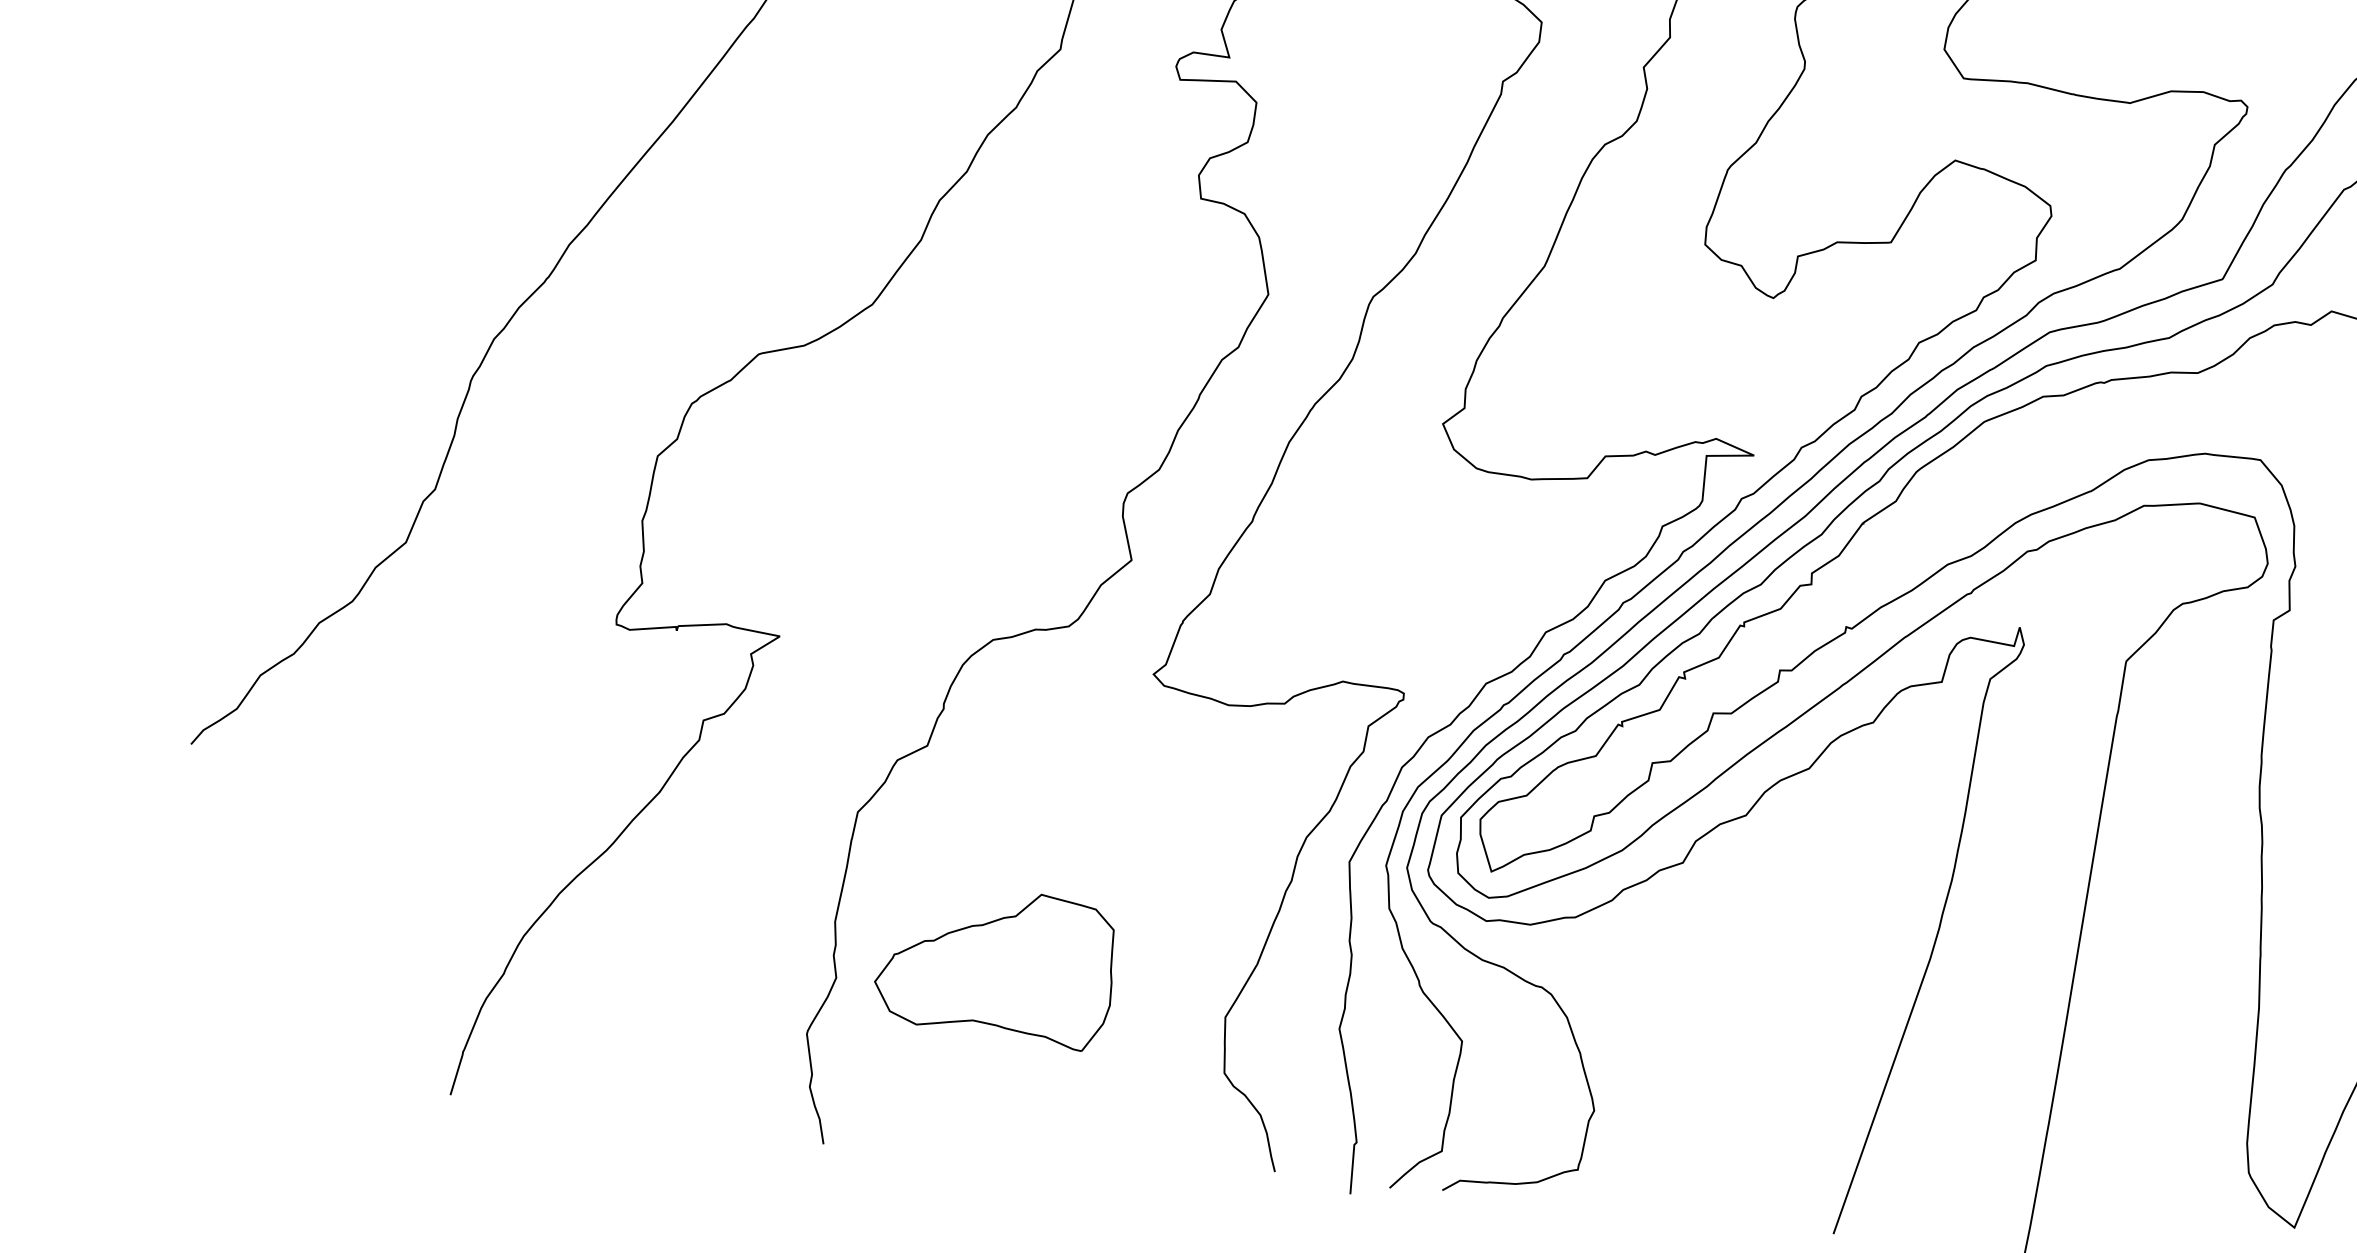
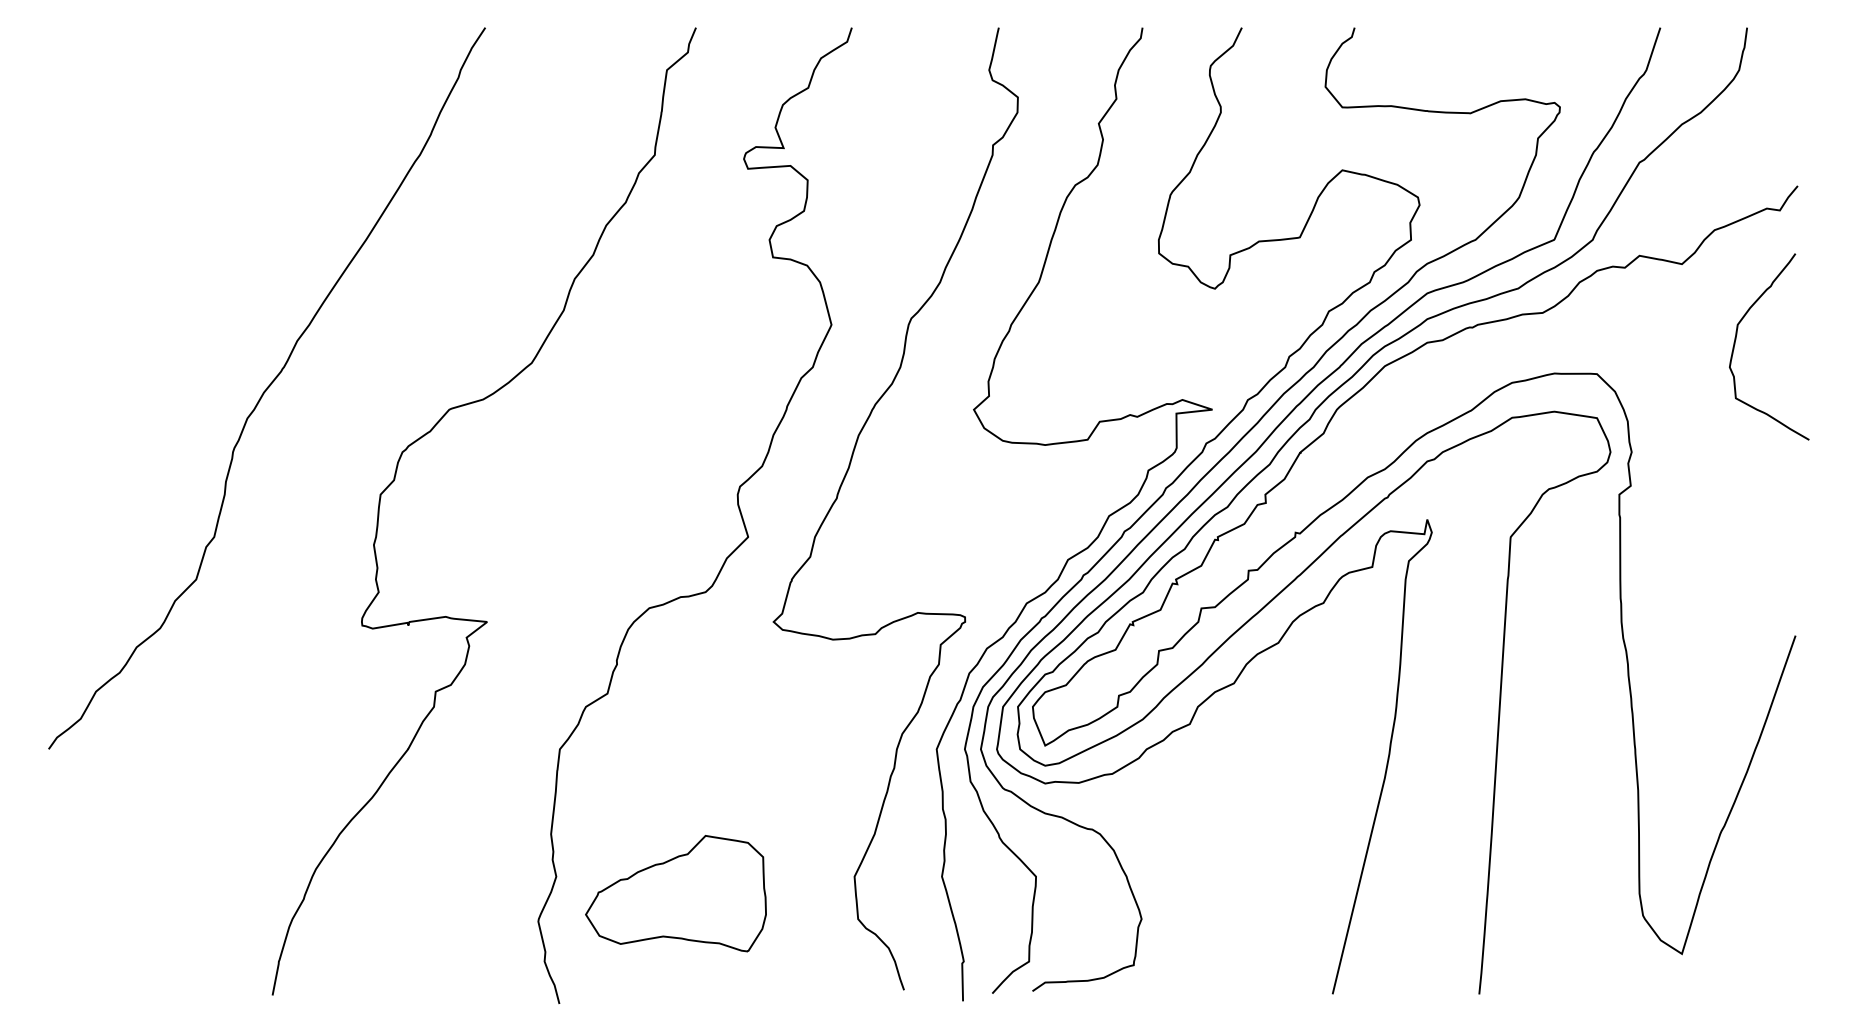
part: (994, 965) -> (675, 893), moved

